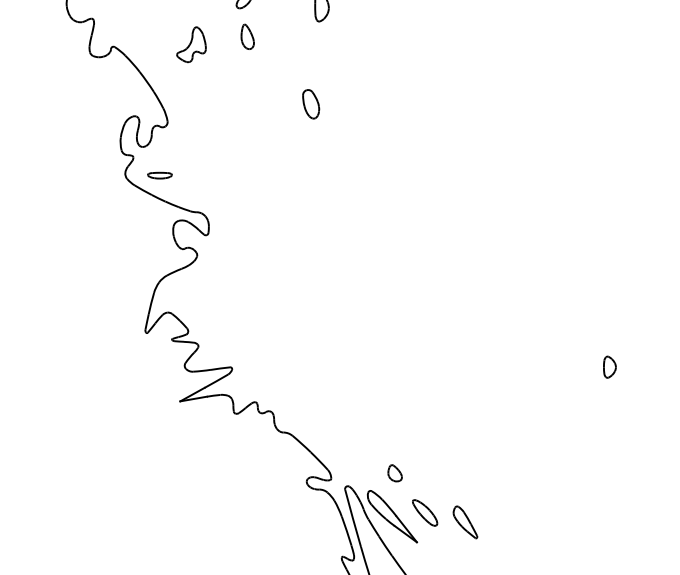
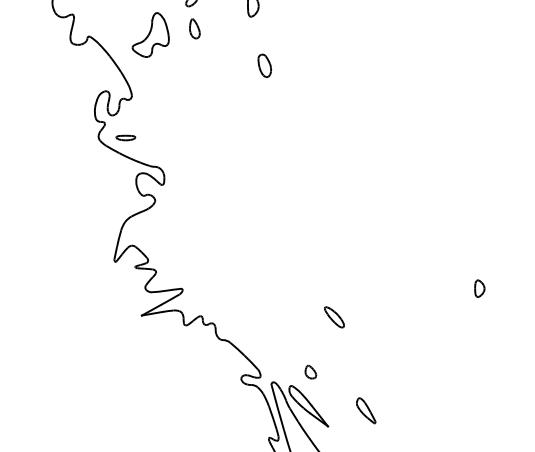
part: (191, 44) -> (150, 34), size x1.6
part: (310, 103) -> (264, 65), moved
part: (425, 513) -> (334, 317), moved

